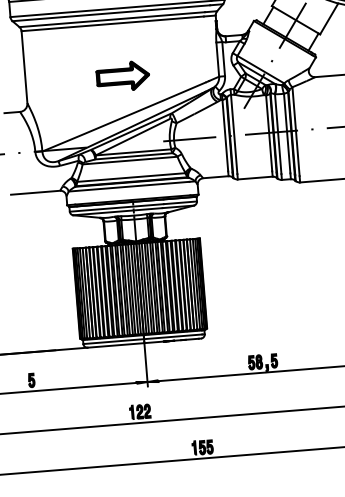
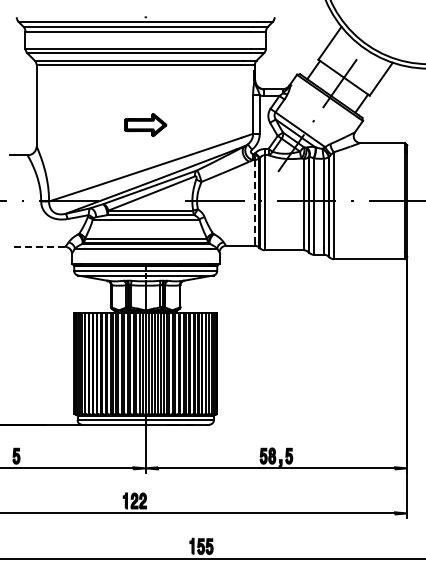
part: (122, 76) -> (145, 124), size x0.7
line: (225, 135) -> (254, 200), solid -> dashed
line: (35, 192) -> (37, 246), solid -> dashed

